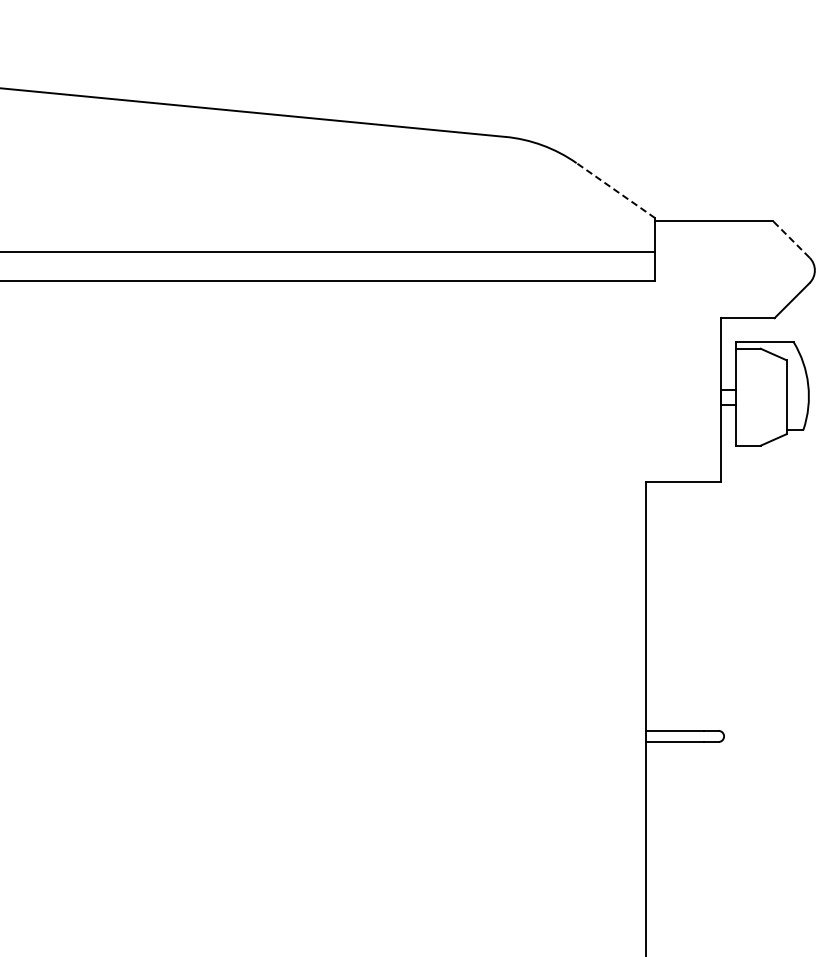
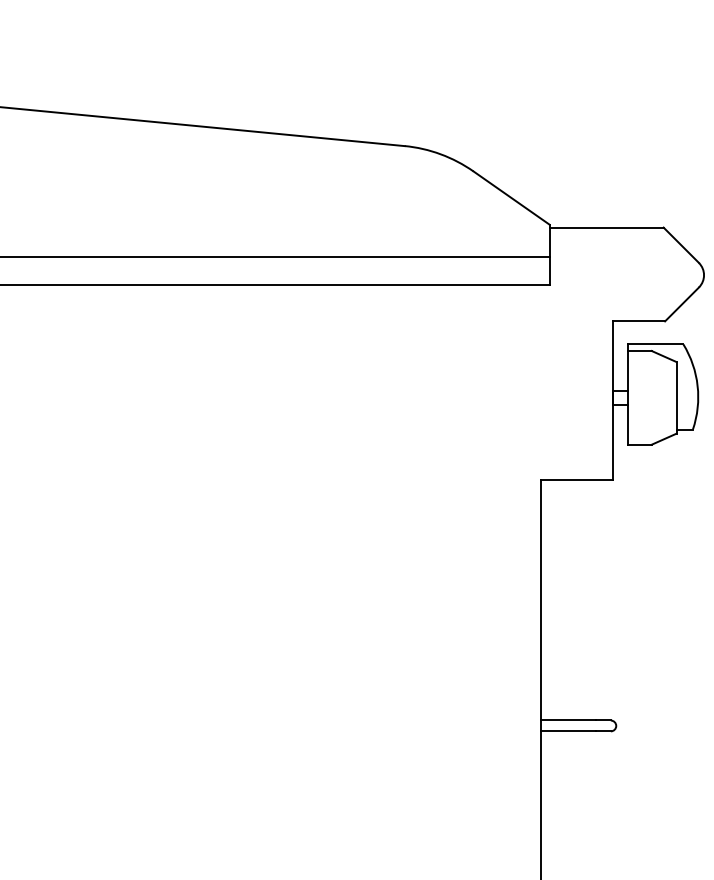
line: (615, 190) -> (511, 197), dashed -> solid
line: (791, 239) -> (681, 245), dashed -> solid

